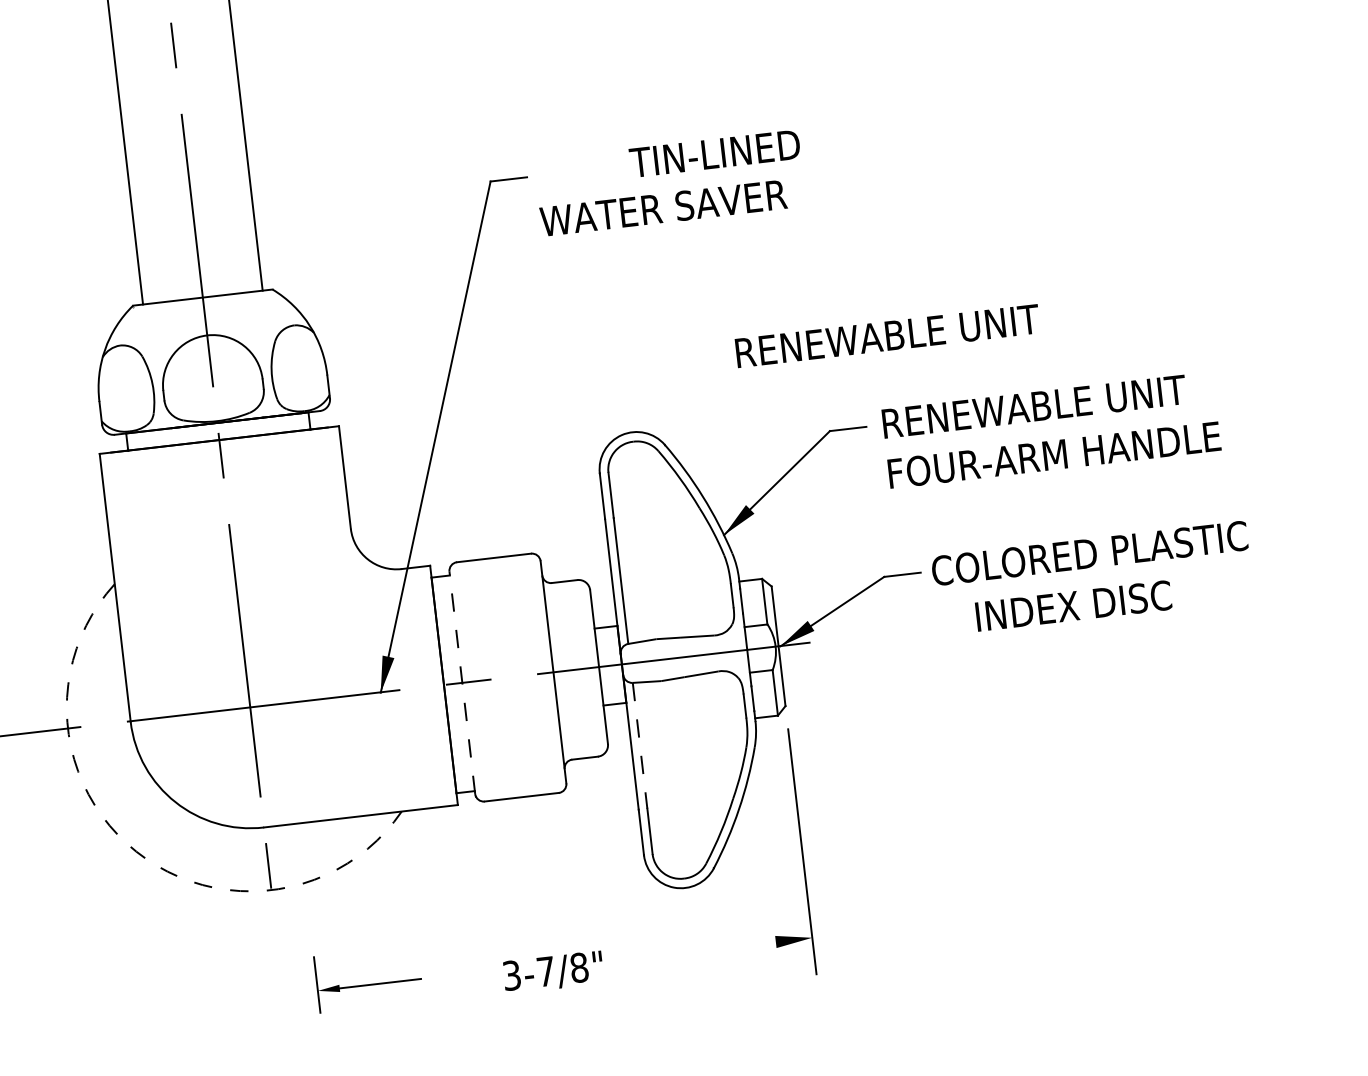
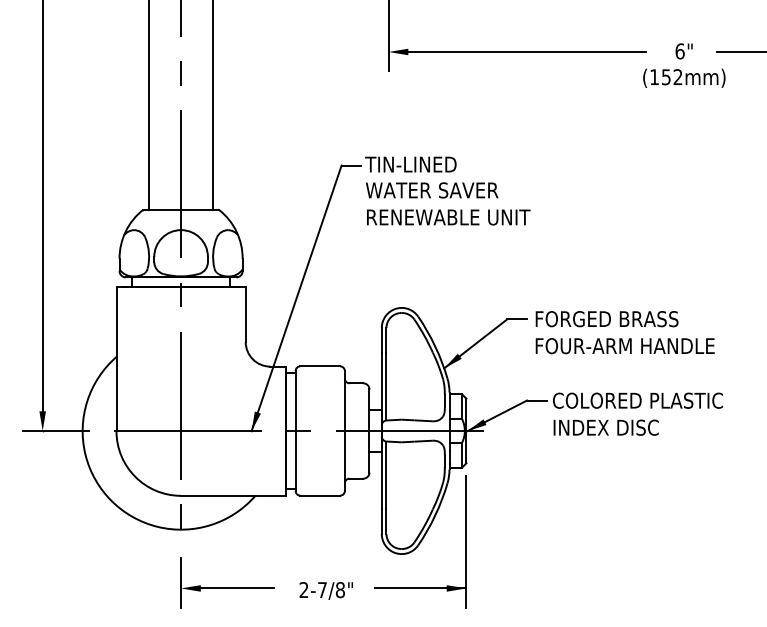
text: (714, 153) -> (410, 164), moved
text: (887, 336) -> (448, 217), moved
text: (1036, 407) -> (618, 319), RENEWABLE UNIT -> FORGED BRASS
text: (1072, 605) -> (605, 427), moved
line: (462, 683) -> (295, 431), dashed -> solid
line: (640, 745) -> (386, 475), dashed -> solid
arc: (136, 850) -> (111, 500), dashed -> solid
line: (727, 947) -> (420, 588), added
text: (511, 976) -> (303, 590), 3-7/8" -> 2-7/8"
part: (368, 977) -> (227, 582), size x1.67

